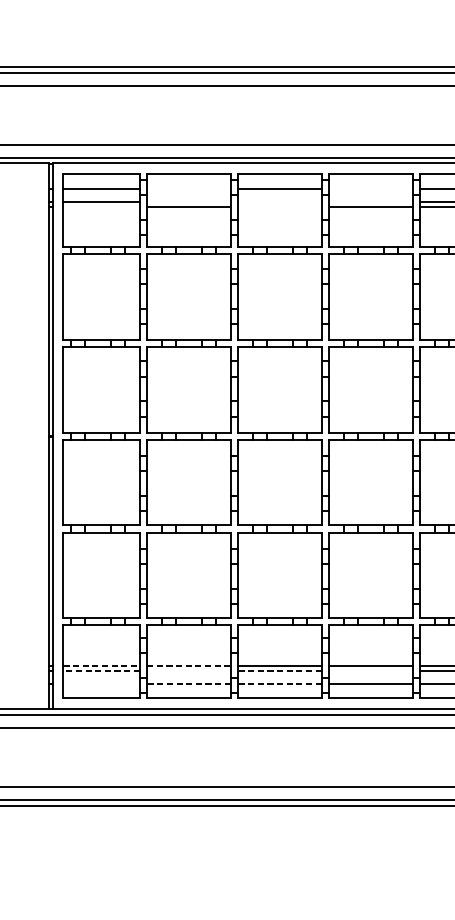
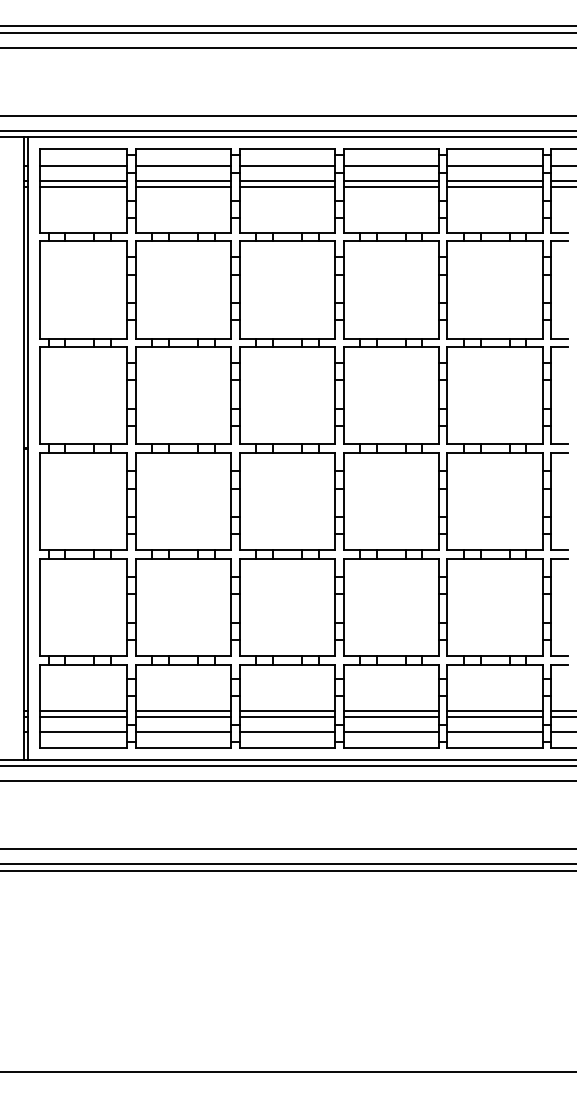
line: (188, 188) -> (183, 165), added
line: (371, 188) -> (391, 165), added
line: (188, 201) -> (183, 180), added
line: (279, 201) -> (287, 180), added
line: (371, 201) -> (391, 180), added
line: (101, 206) -> (83, 186), added
line: (279, 206) -> (287, 186), added
line: (101, 665) -> (83, 710), dashed -> solid
line: (188, 665) -> (183, 710), dashed -> solid
line: (101, 670) -> (83, 716), dashed -> solid
line: (188, 670) -> (183, 716), added
line: (279, 670) -> (287, 716), dashed -> solid
line: (371, 670) -> (391, 716), added
line: (101, 683) -> (83, 731), added
line: (188, 683) -> (183, 731), dashed -> solid
line: (279, 683) -> (287, 731), dashed -> solid

